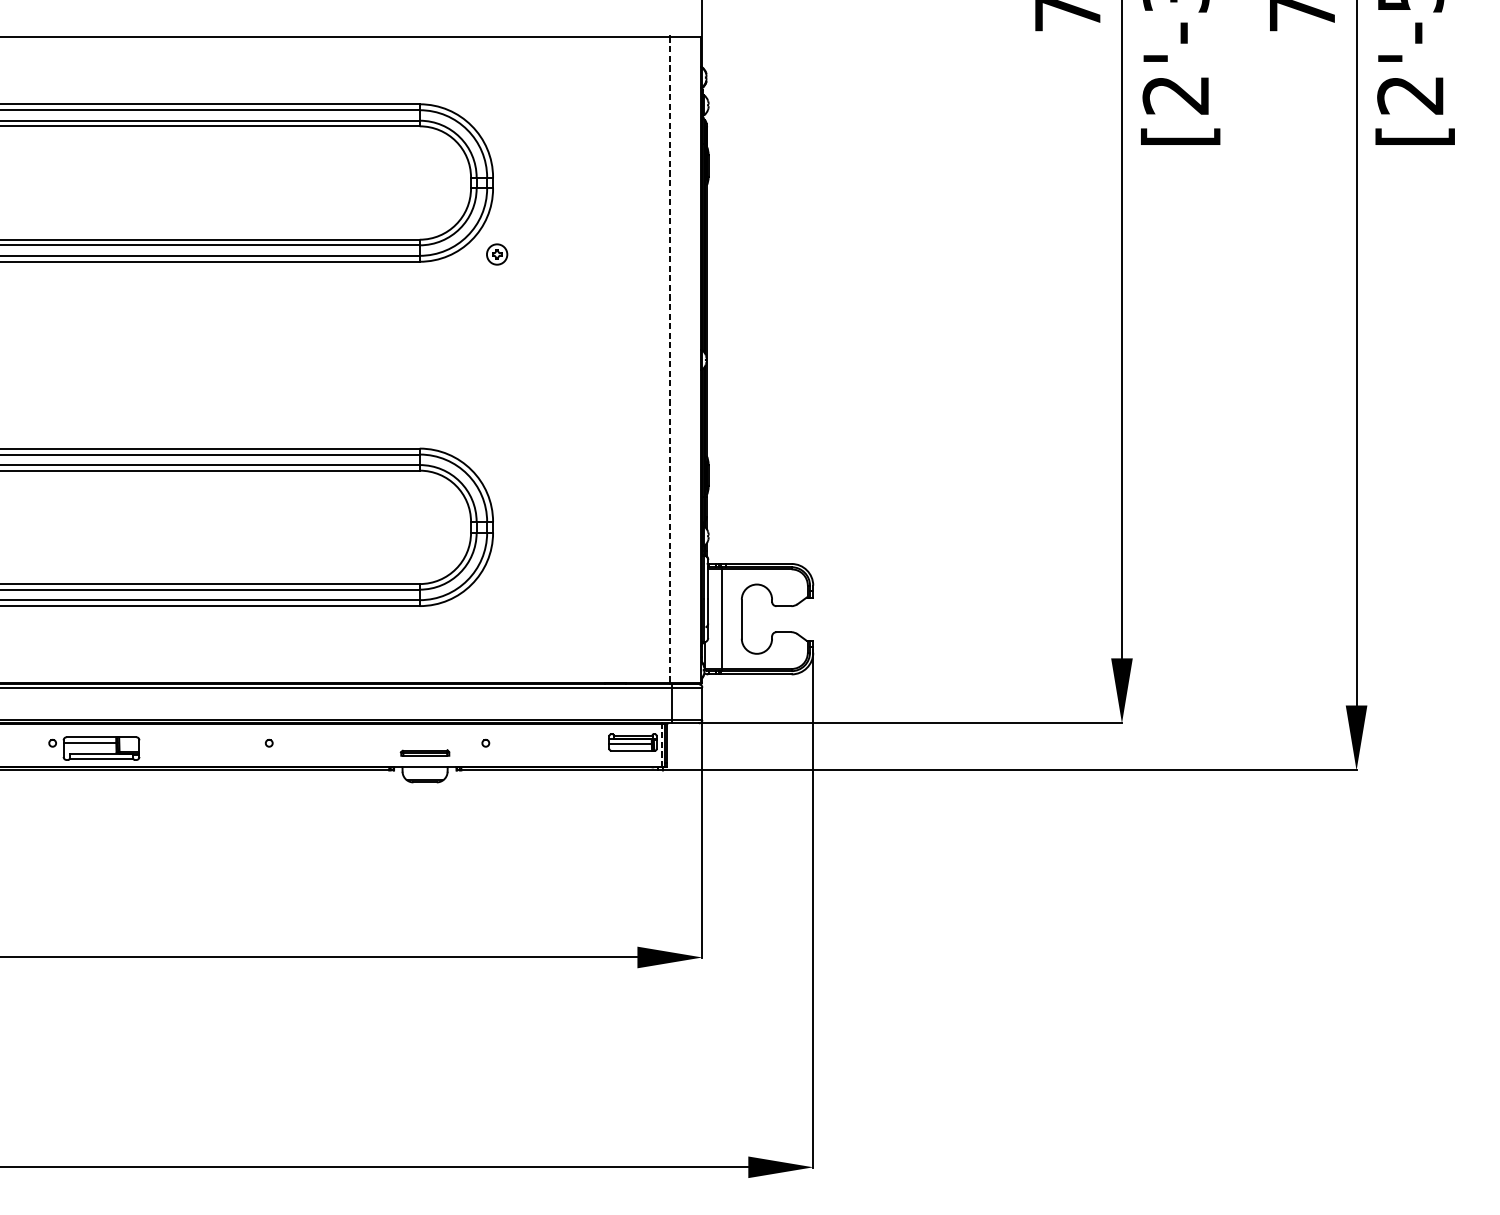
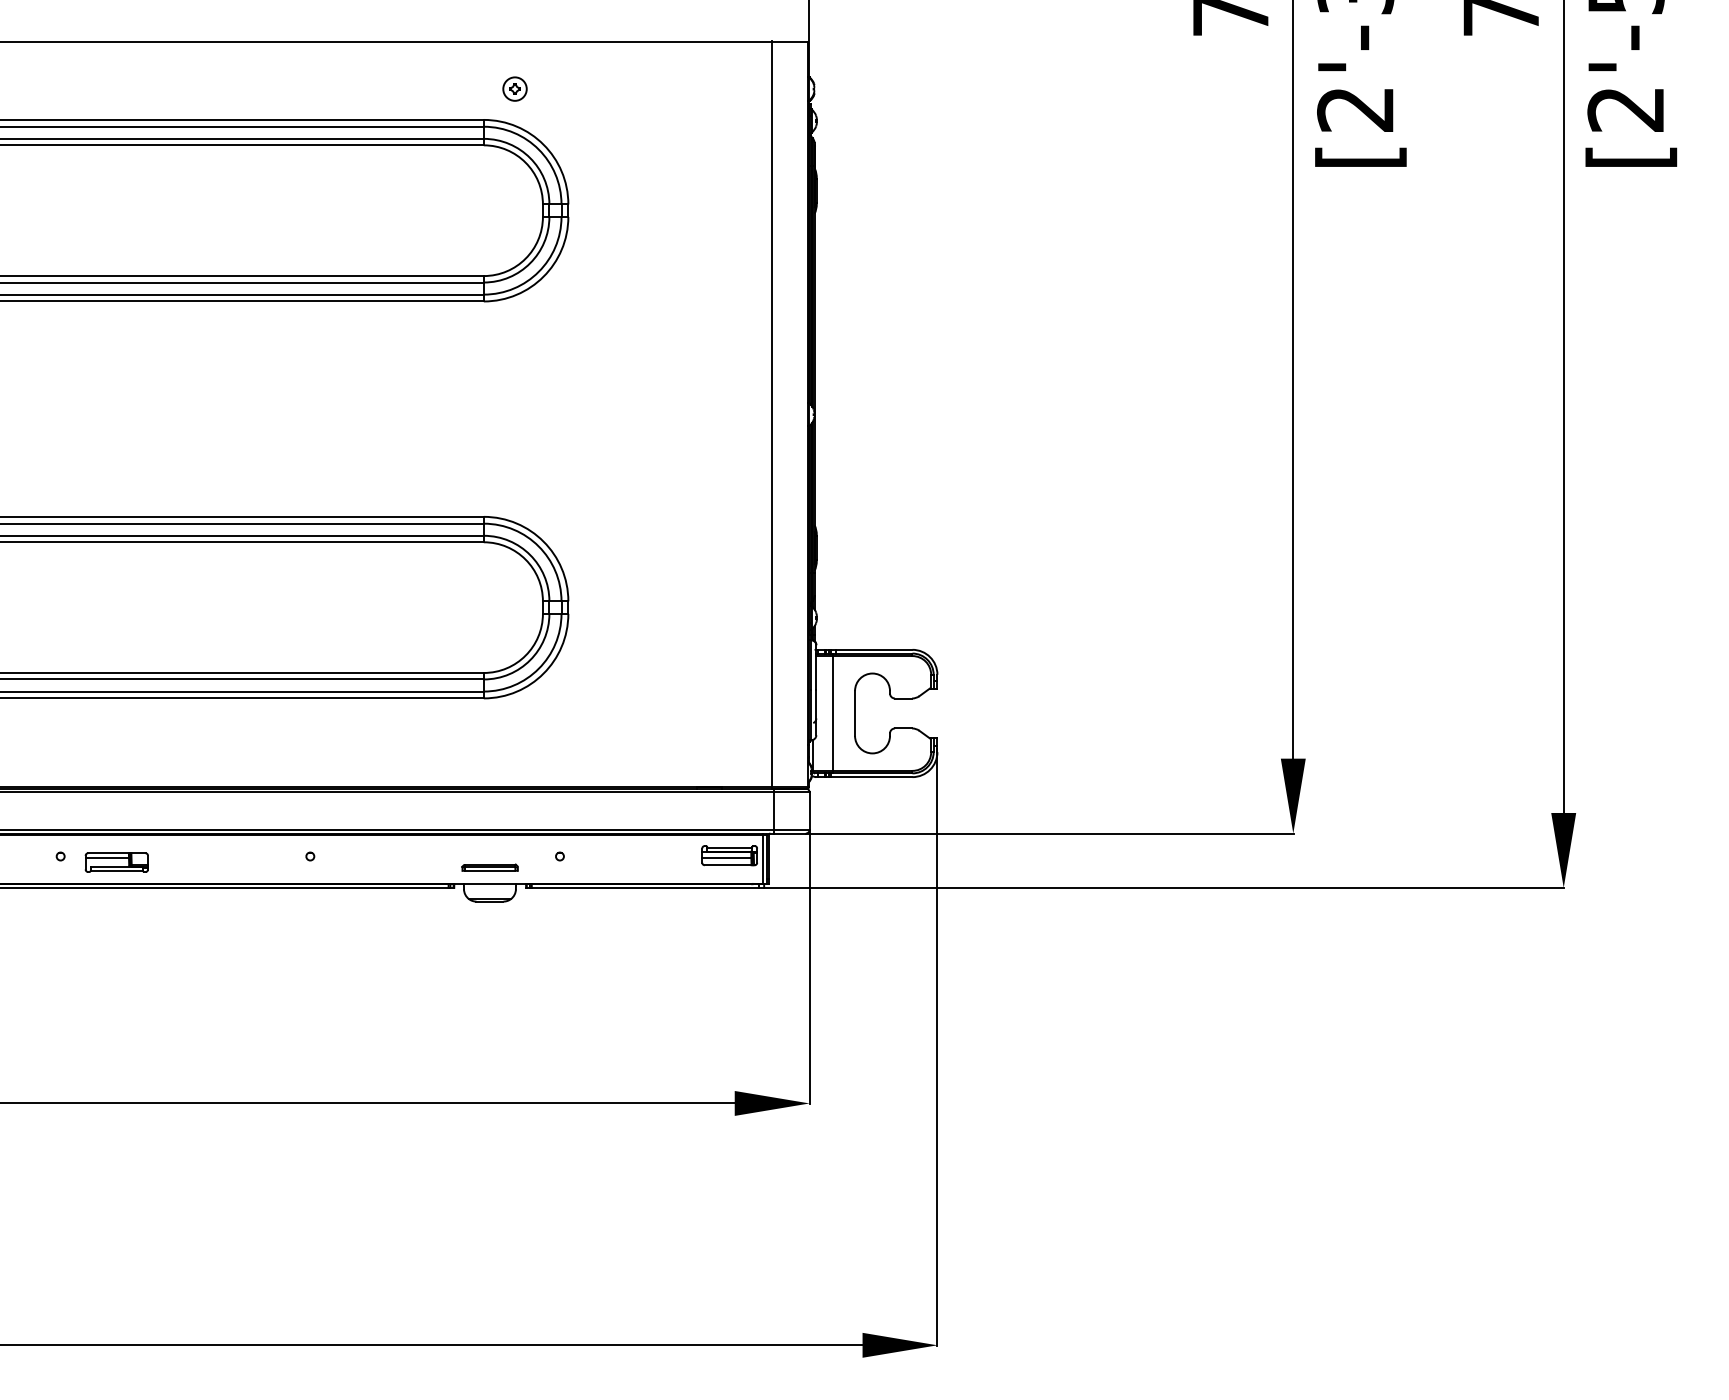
part: (496, 253) -> (514, 88), moved
line: (669, 360) -> (771, 415), dashed -> solid
line: (661, 745) -> (762, 859), dashed -> solid
part: (101, 748) -> (116, 862), size x0.71

